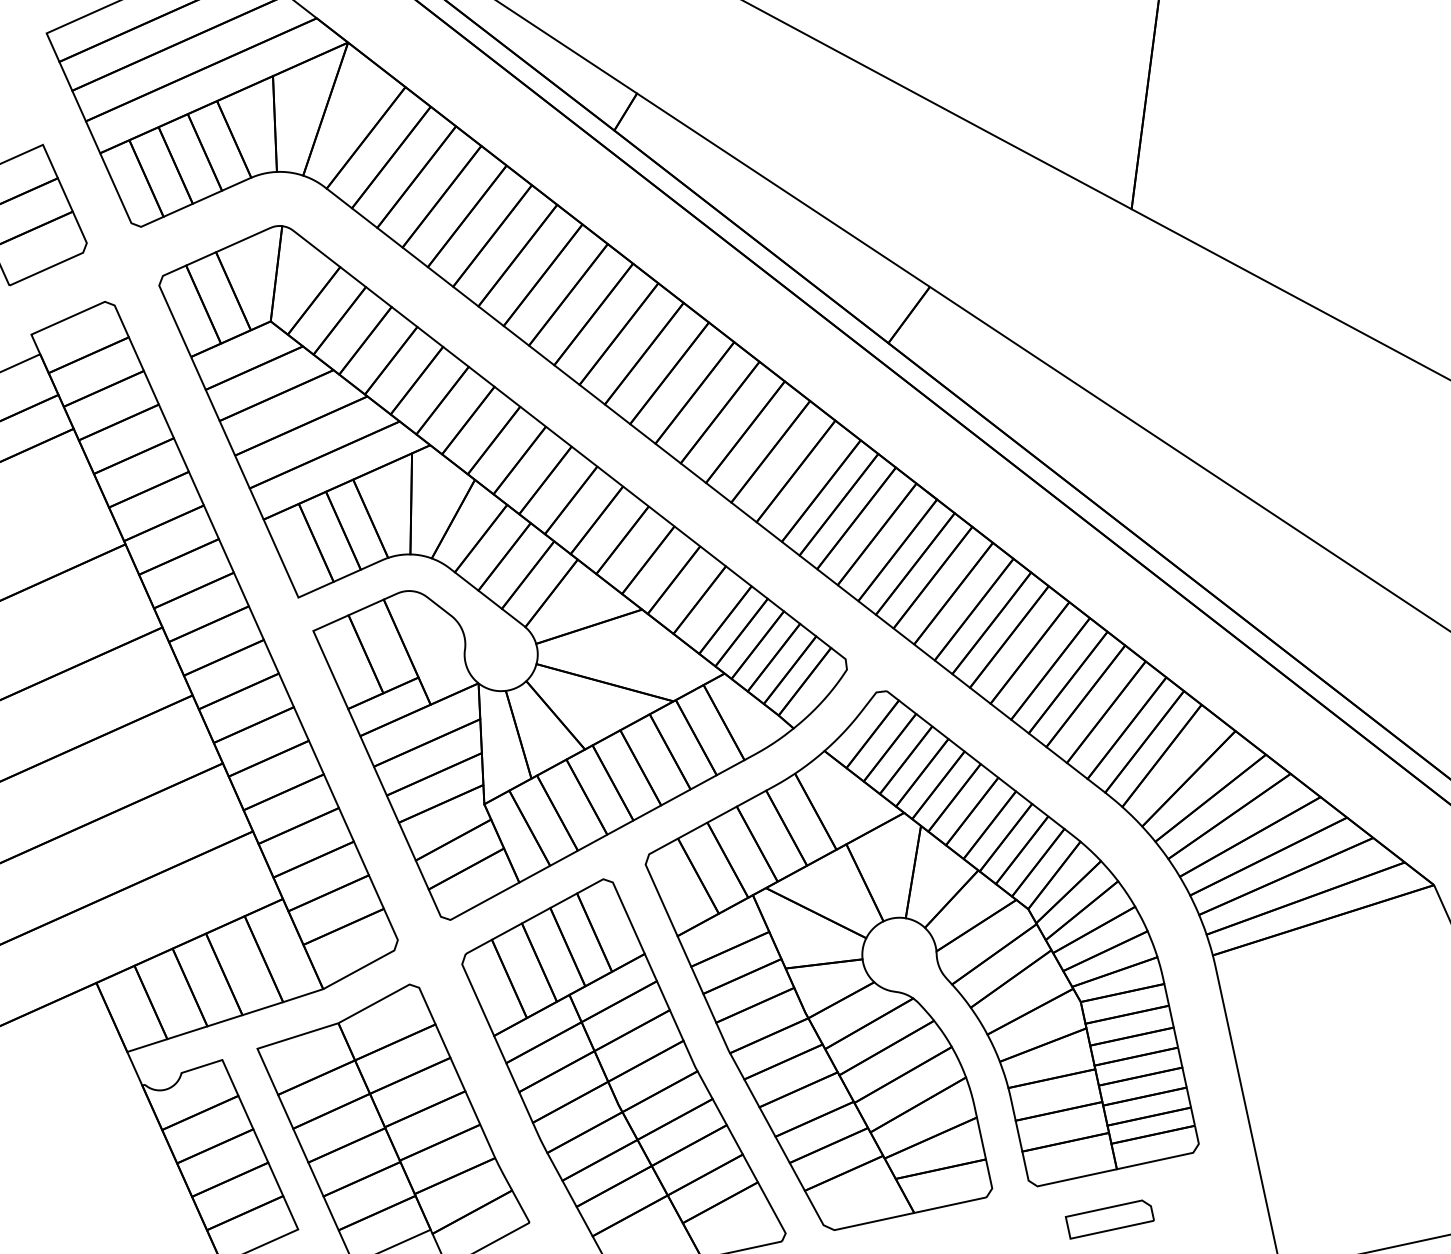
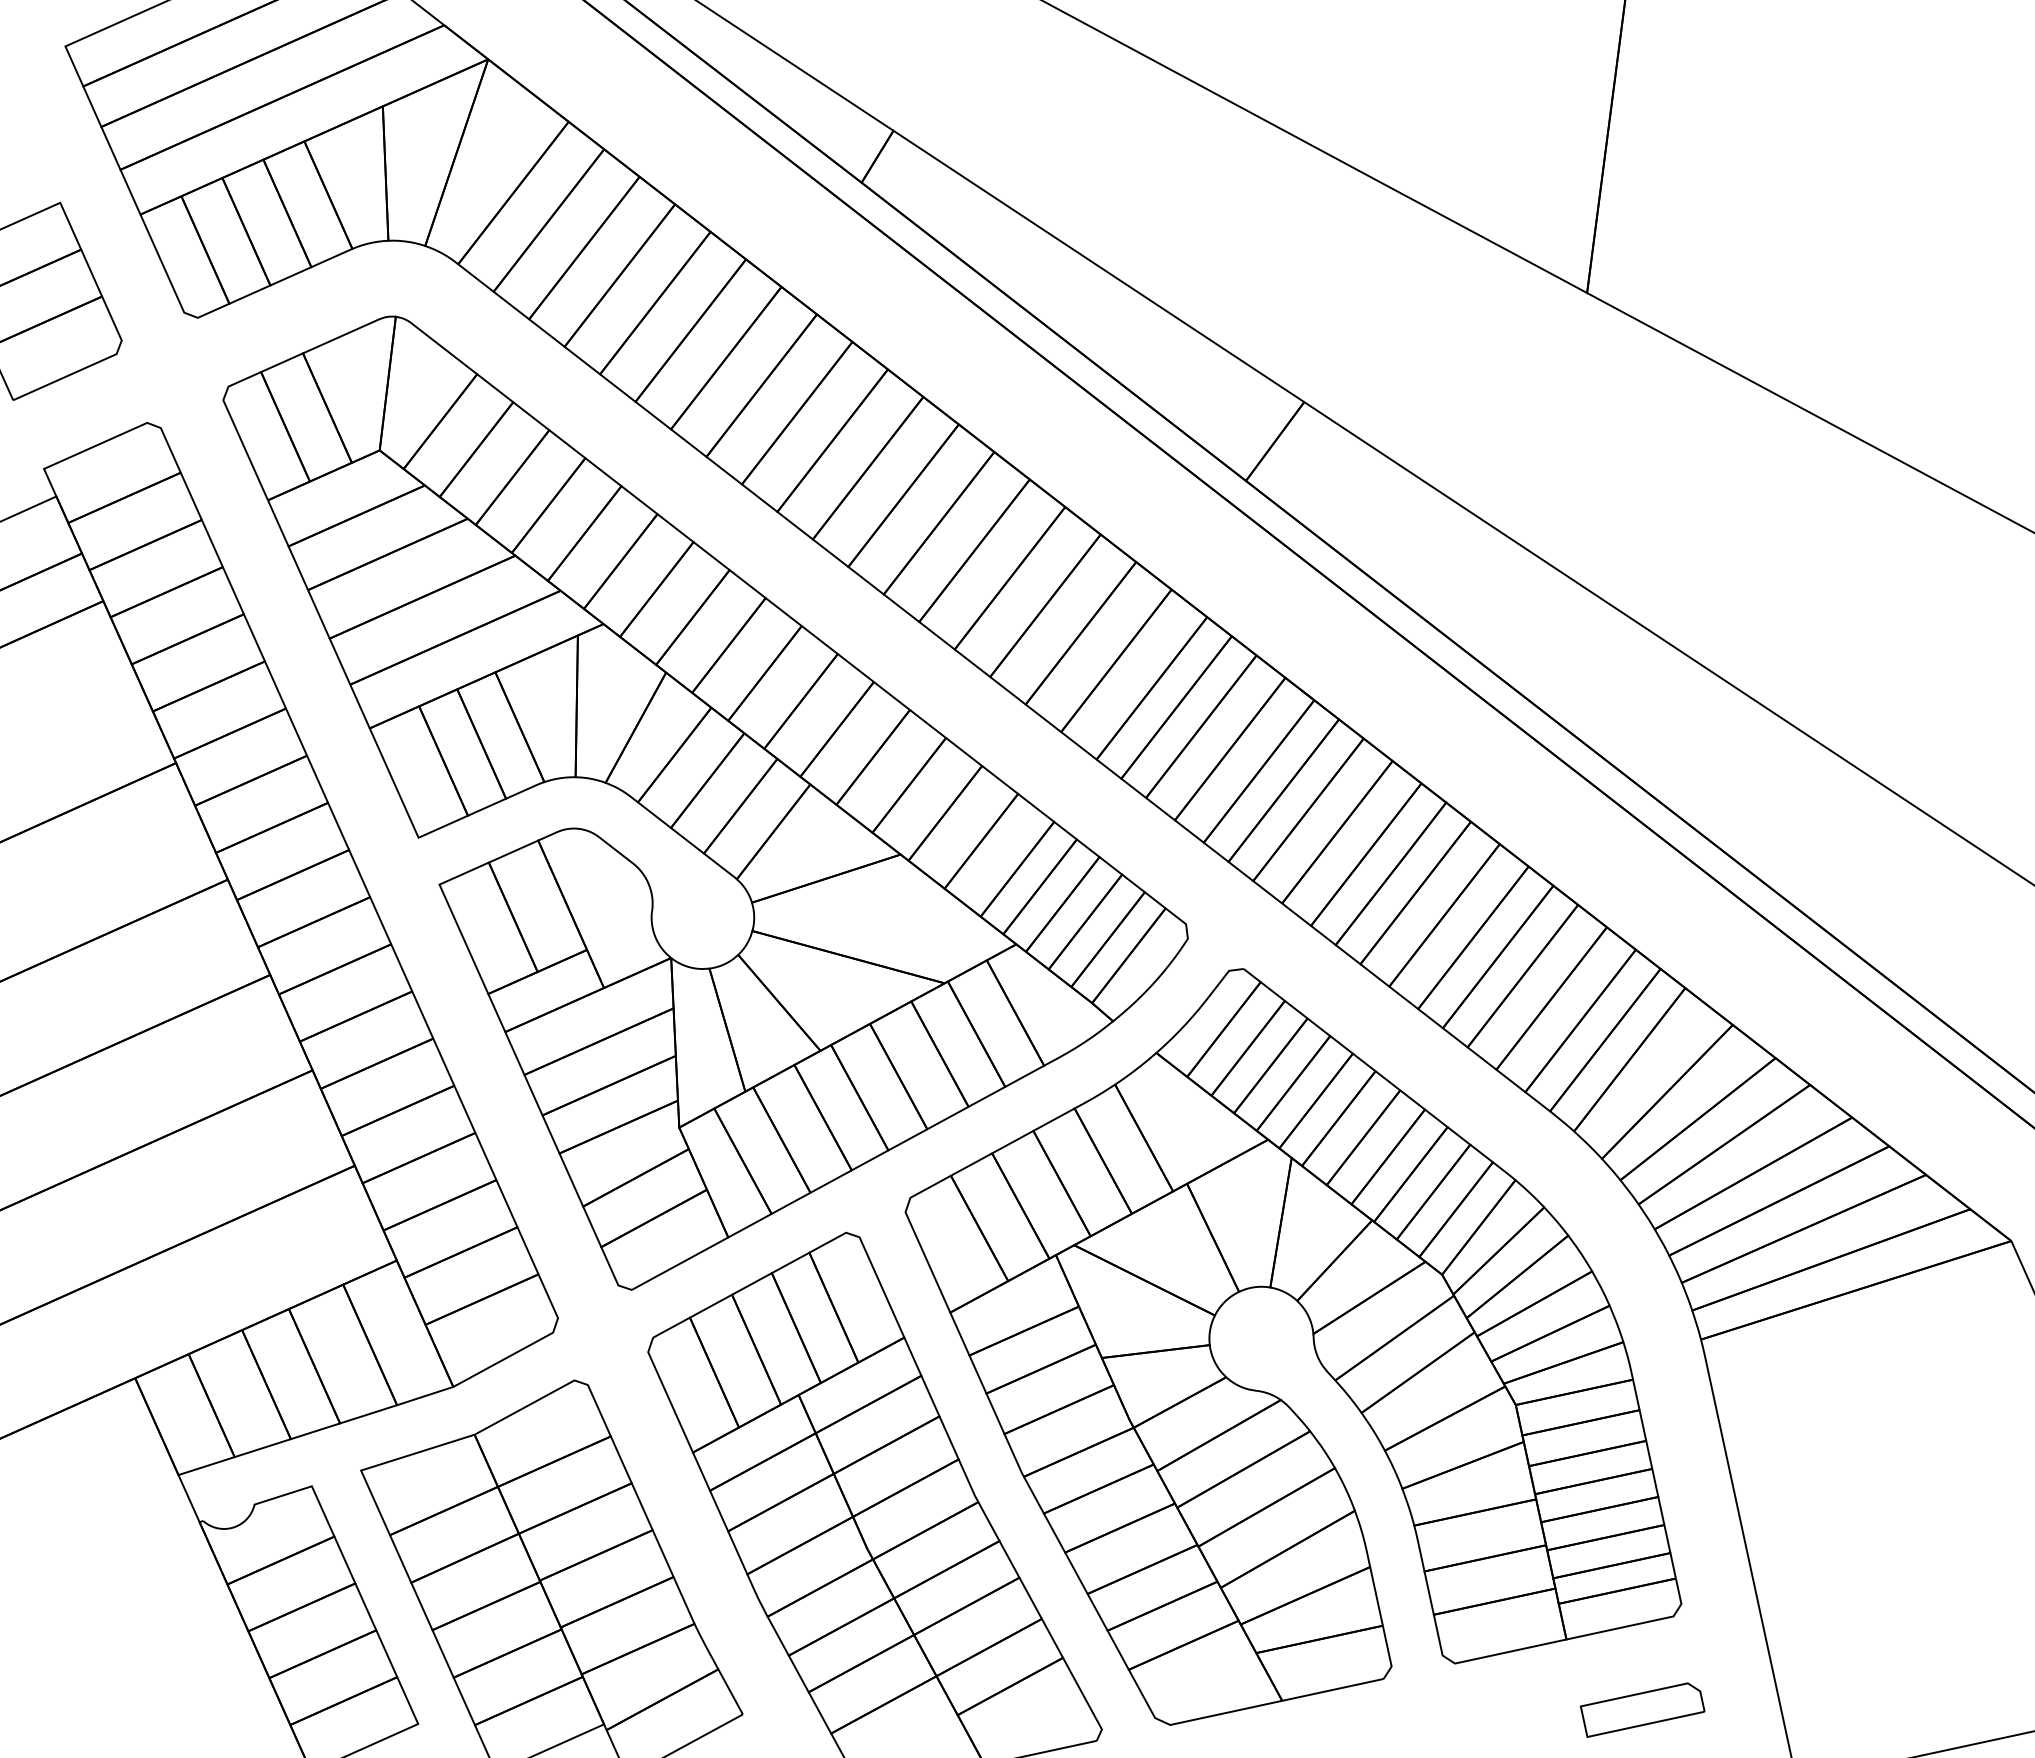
part: (1109, 1219) -> (1642, 1709), moved

